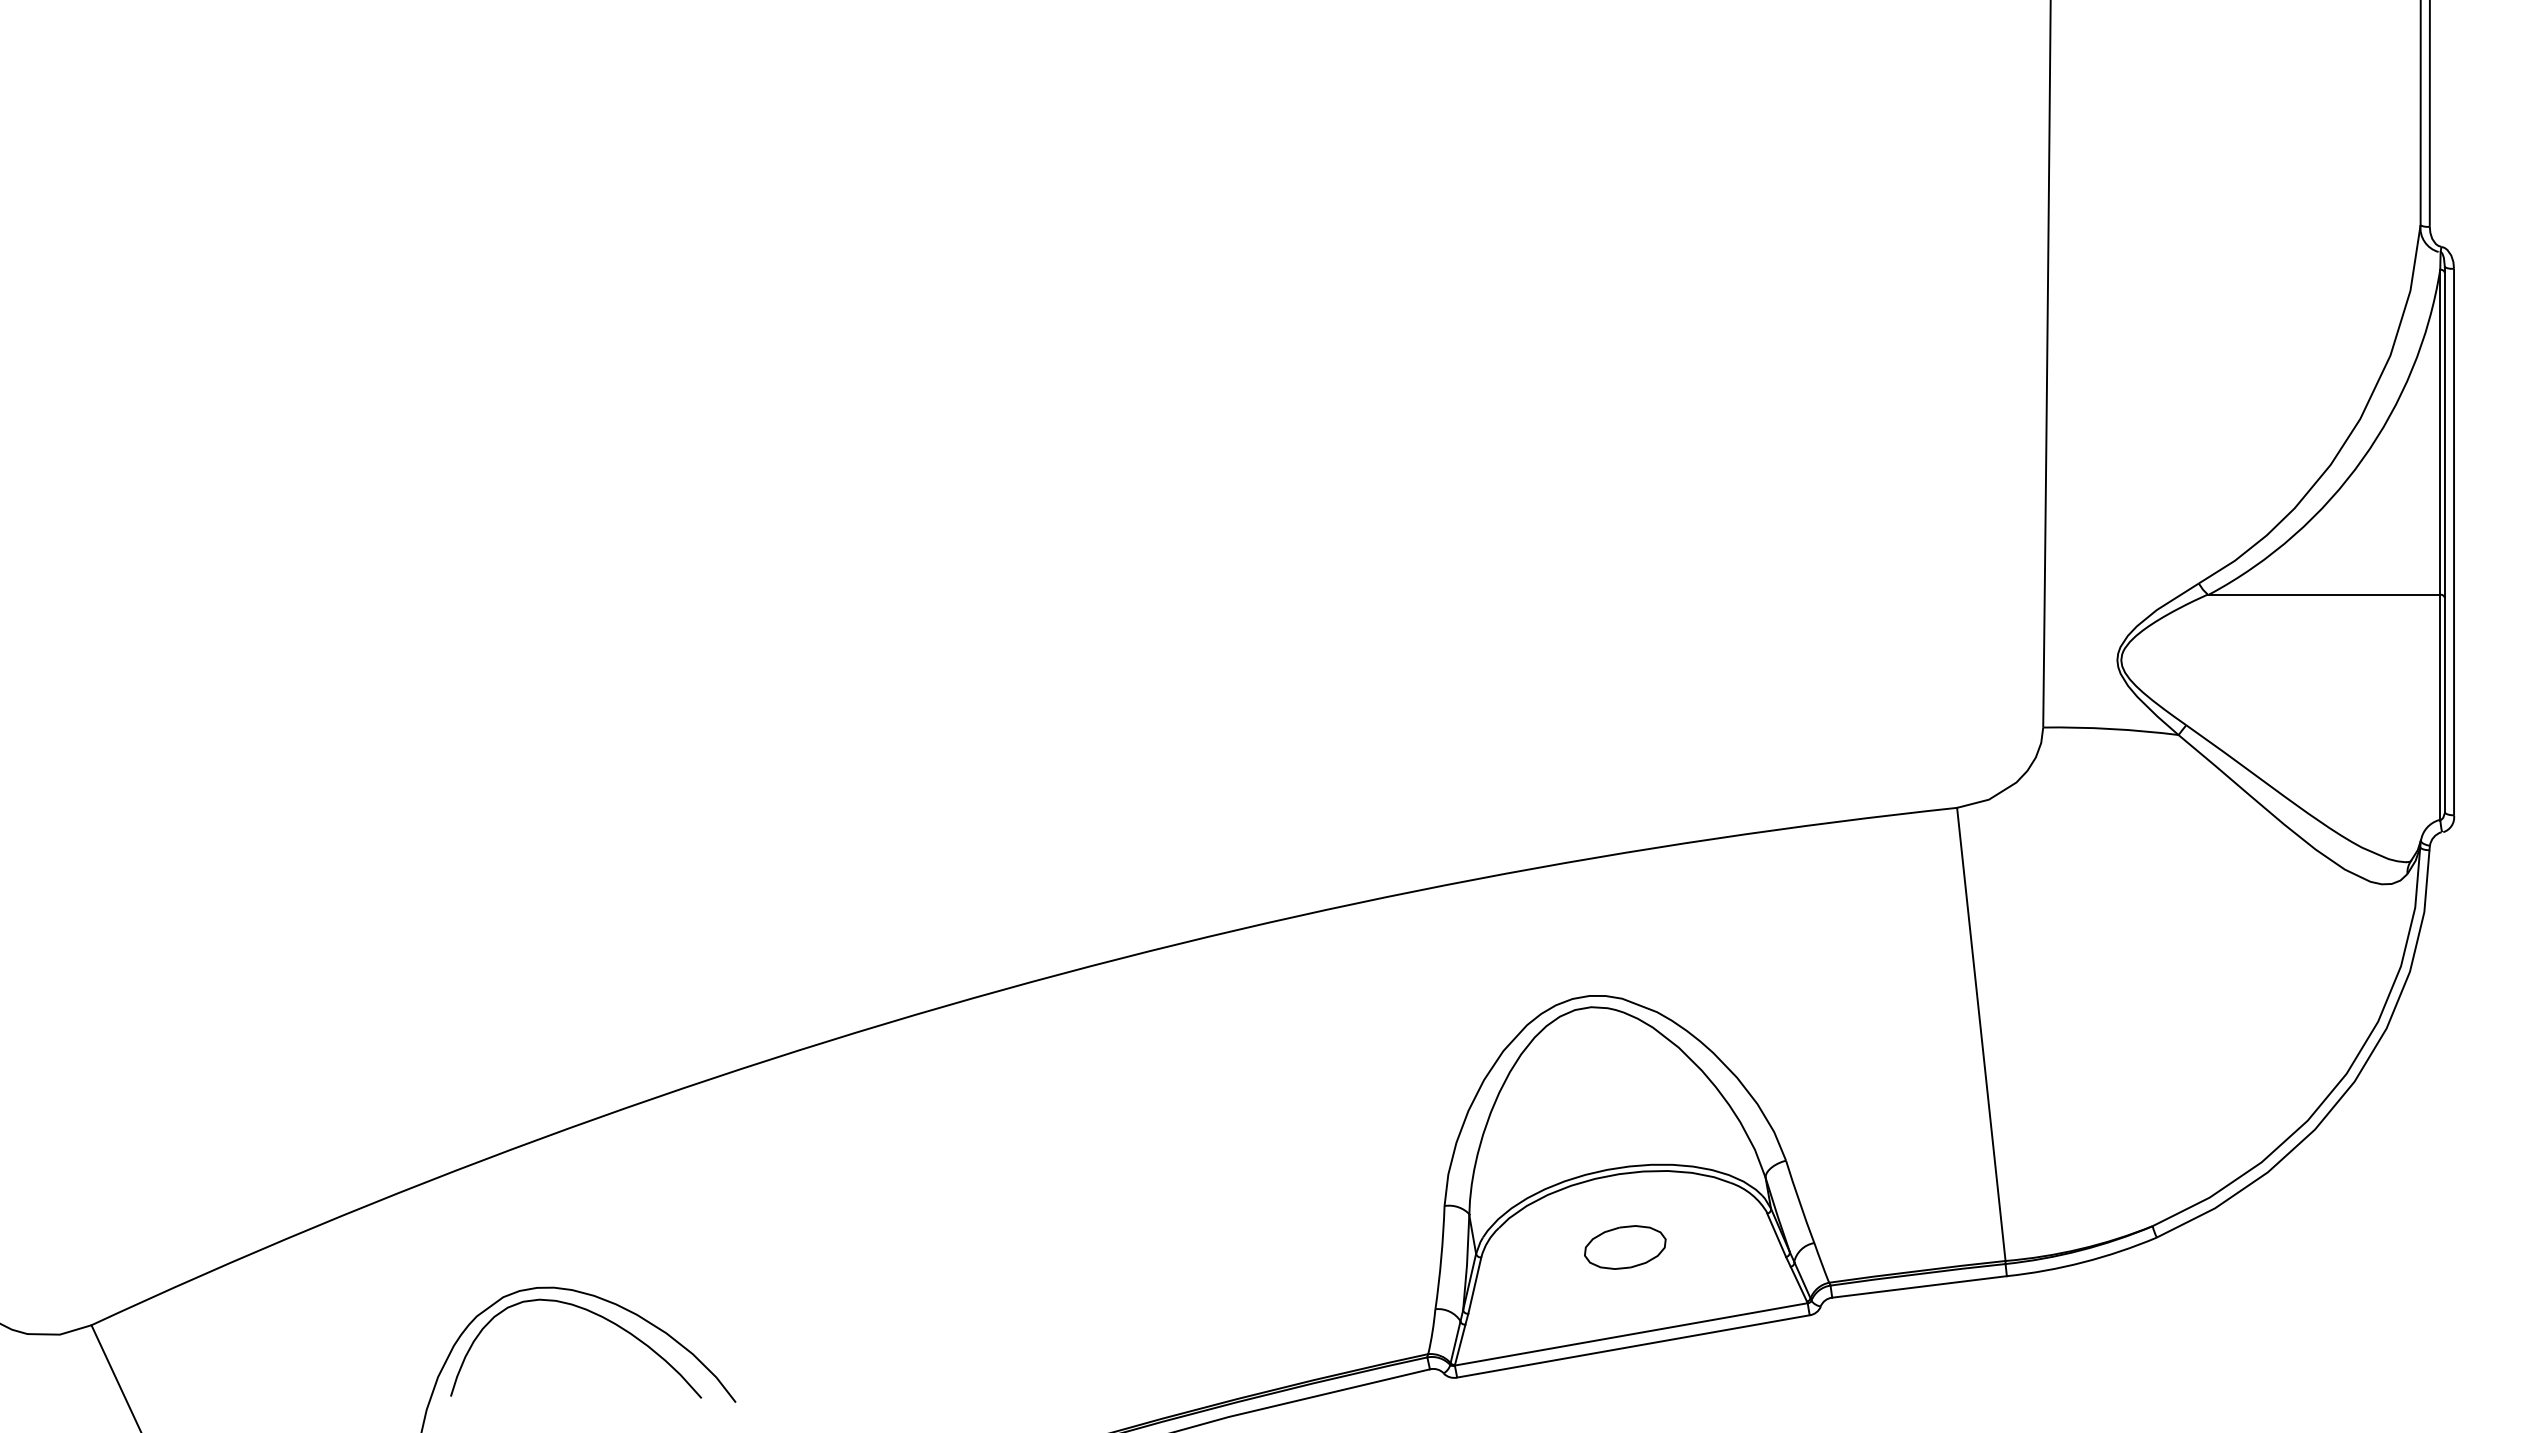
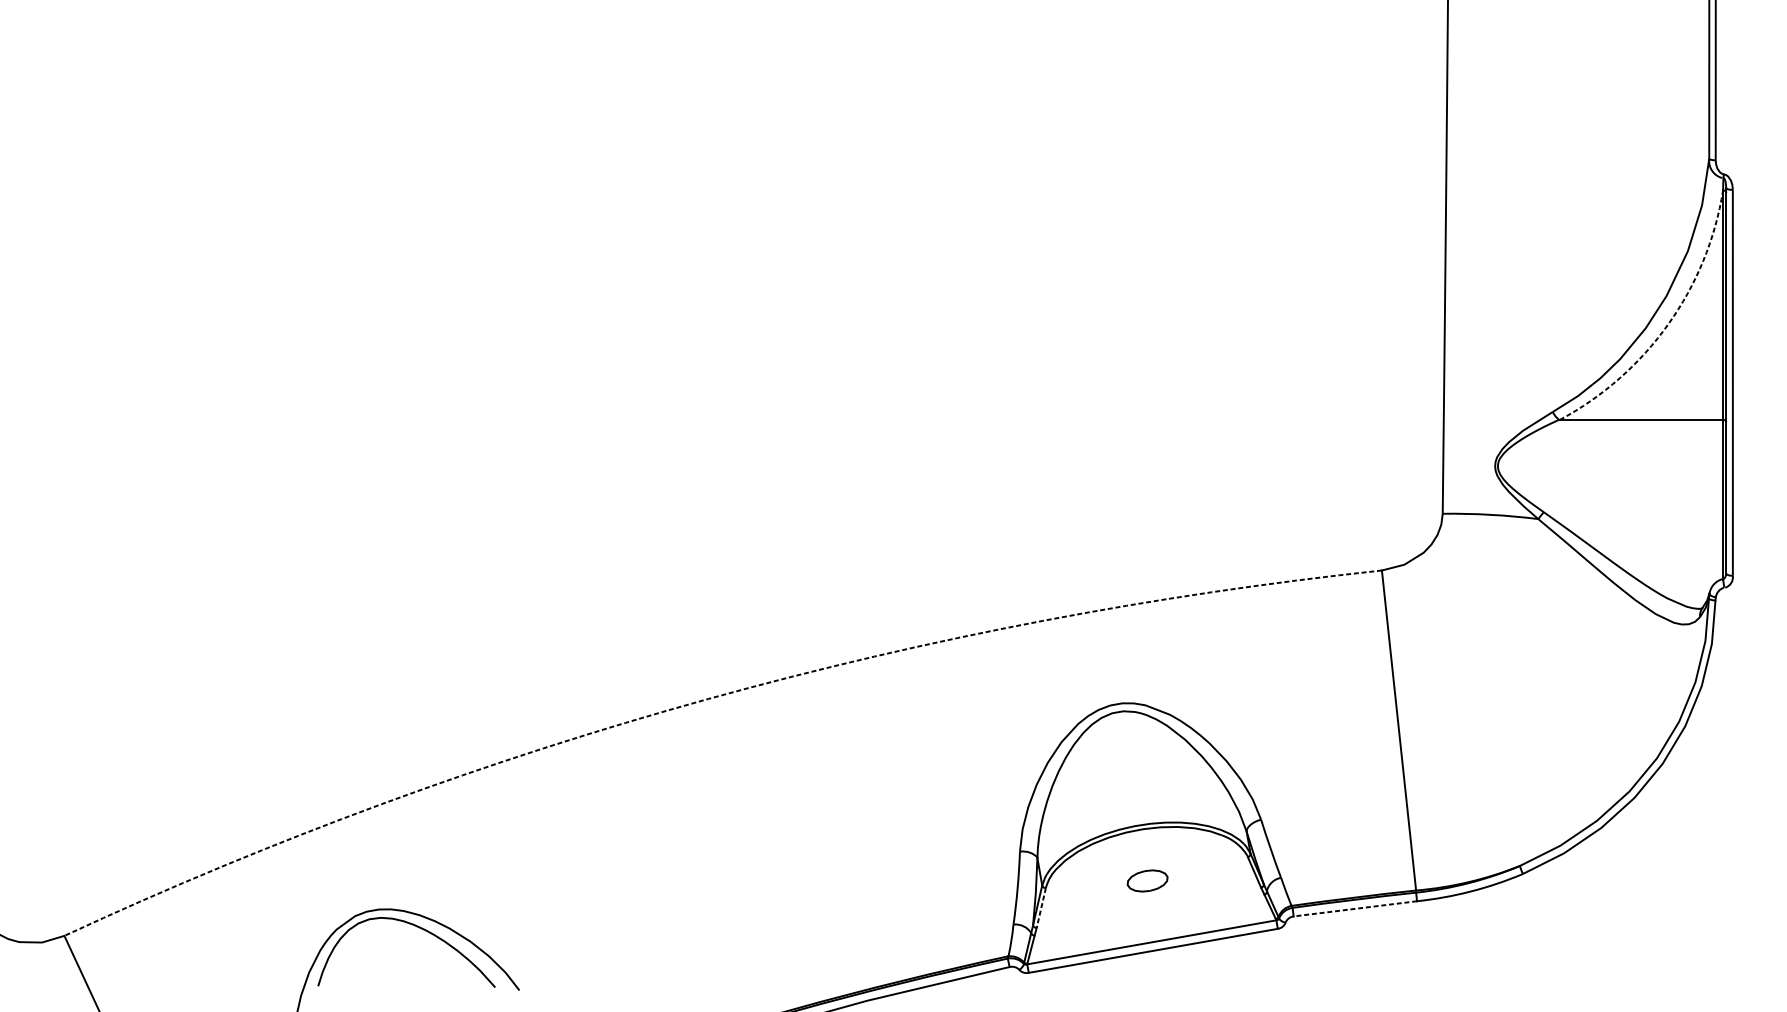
arc: (2362, 459) -> (1668, 324), solid -> dashed
arc: (1003, 989) -> (708, 698), solid -> dashed
part: (1625, 1247) -> (1147, 880), size x0.7
line: (1474, 1285) -> (1041, 907), solid -> dashed
line: (1919, 1286) -> (1355, 908), solid -> dashed

